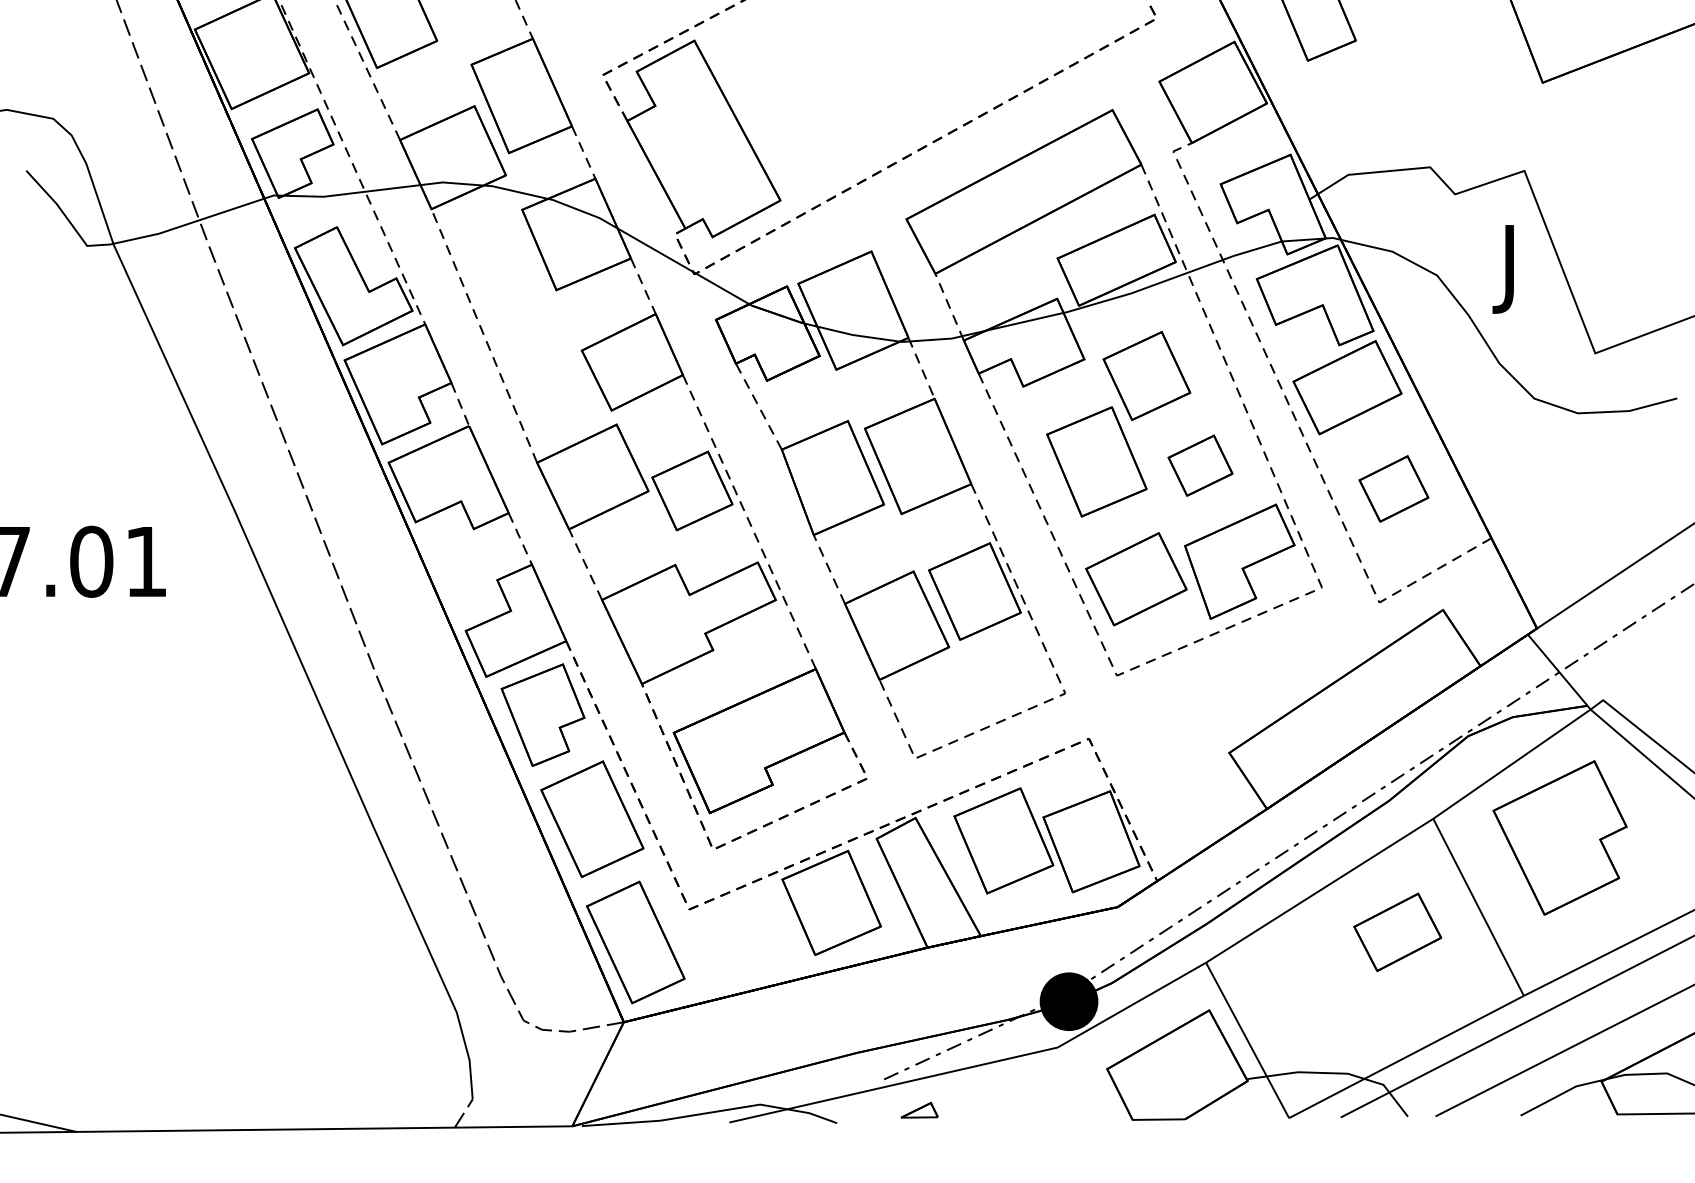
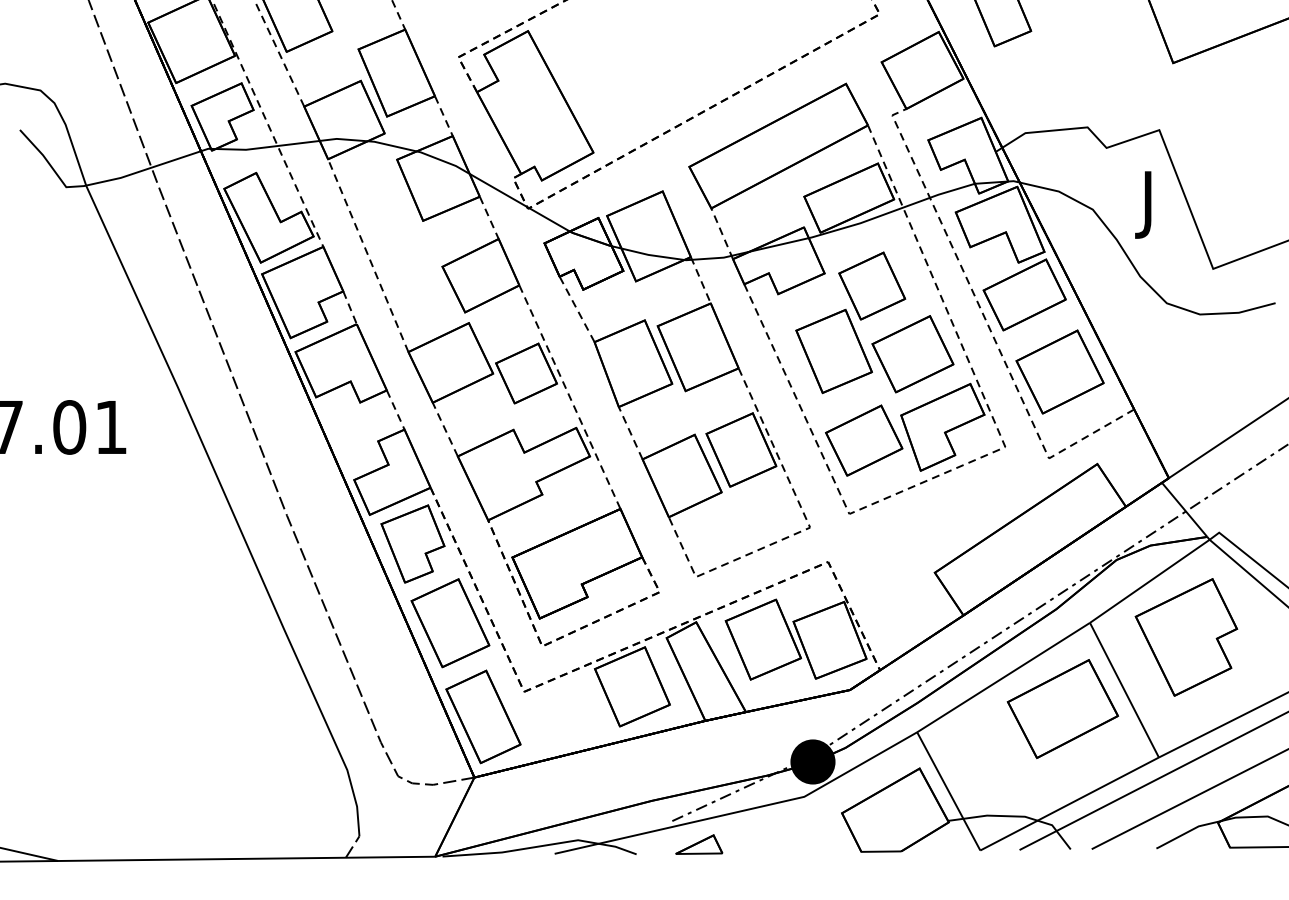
part: (1199, 465) -> (912, 354), size x1.67
part: (1393, 488) -> (1059, 371), size x1.67
part: (1397, 932) -> (1062, 709), size x1.67
part: (919, 1110) -> (699, 844), size x1.67

